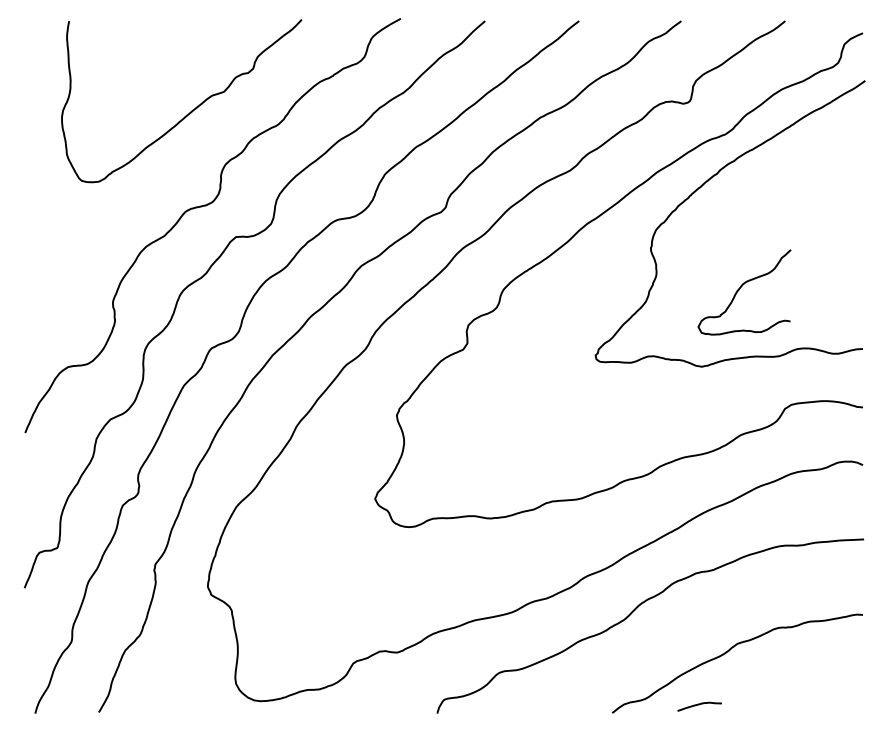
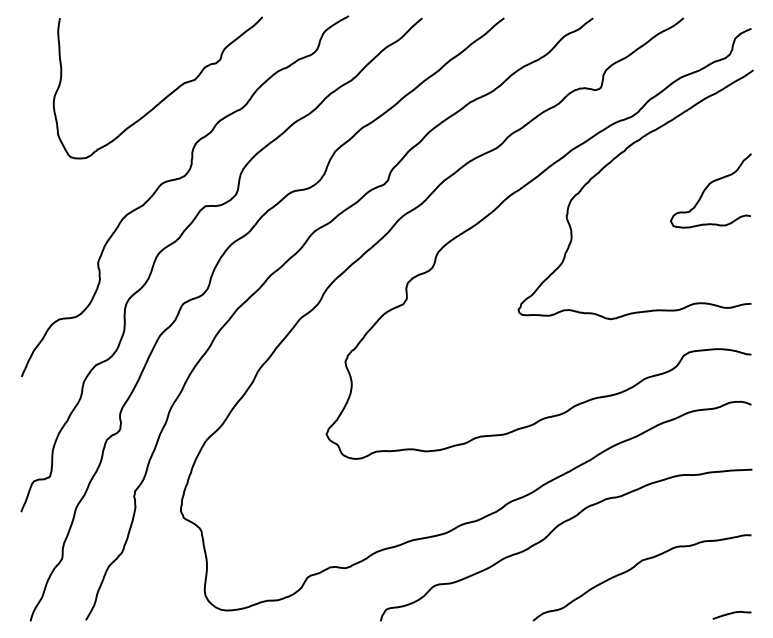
curve: (740, 289) -> (707, 188), moved
curve: (699, 705) -> (731, 614), moved

